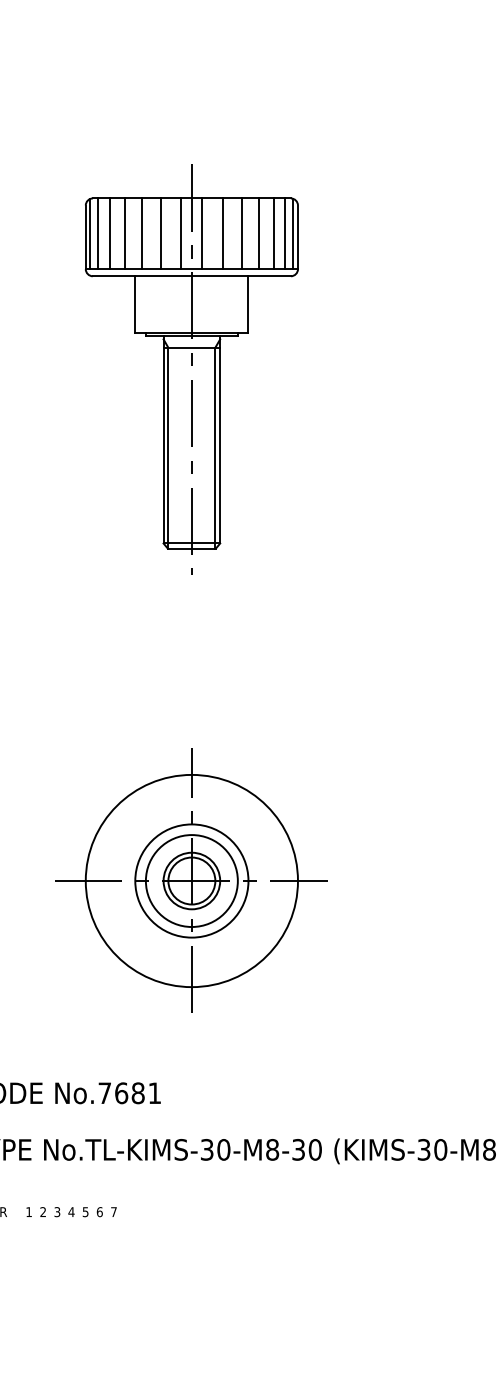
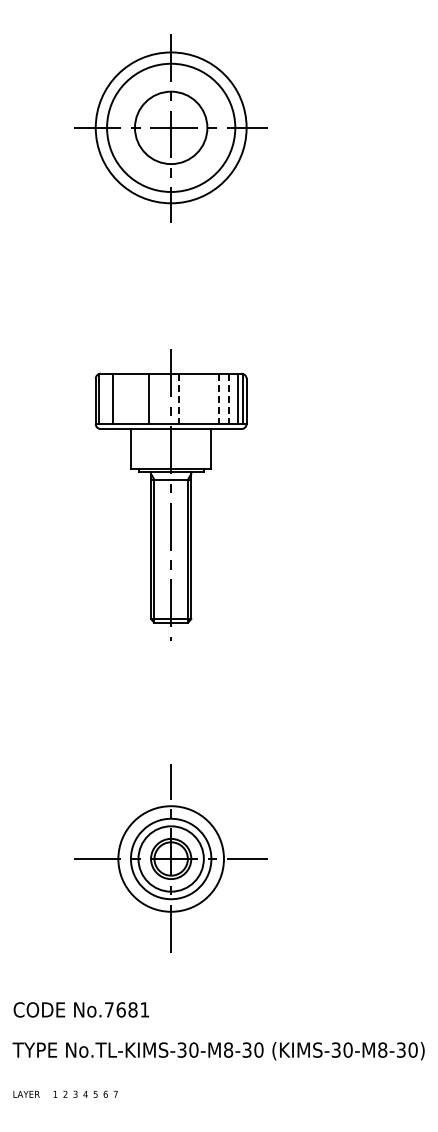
line: (98, 233) -> (104, 398), removed
line: (124, 233) -> (123, 398), removed
line: (141, 233) -> (135, 398), removed
line: (181, 233) -> (163, 398), removed
line: (223, 233) -> (193, 398), removed
line: (241, 233) -> (206, 398), removed
line: (202, 234) -> (178, 399), solid -> dashed
line: (259, 234) -> (219, 399), solid -> dashed
line: (273, 234) -> (229, 399), solid -> dashed
circle: (190, 880) -> (170, 858), size x0.7

